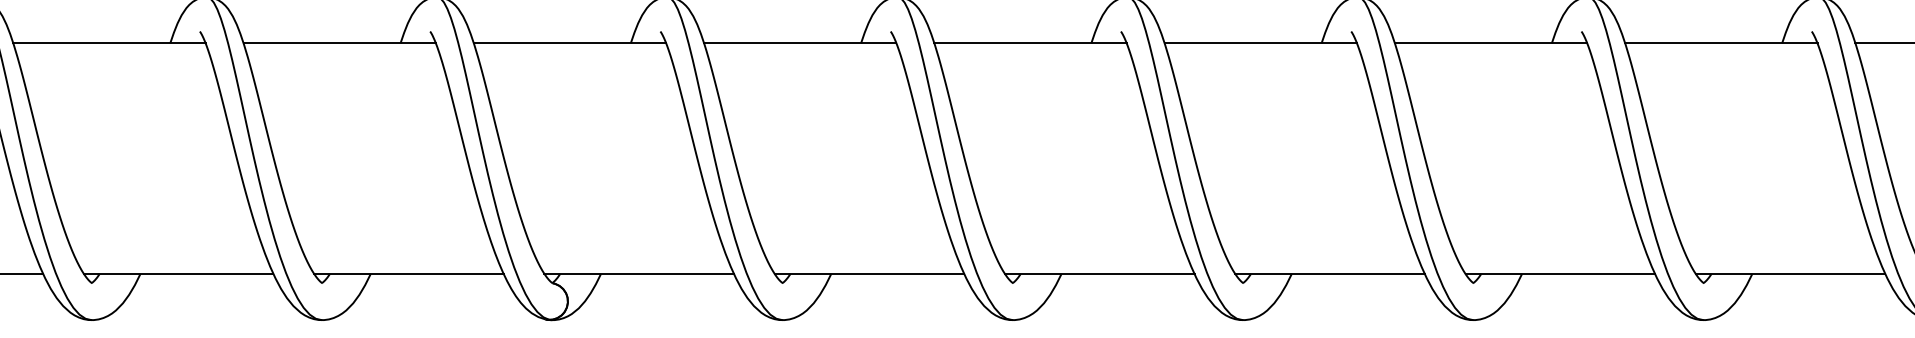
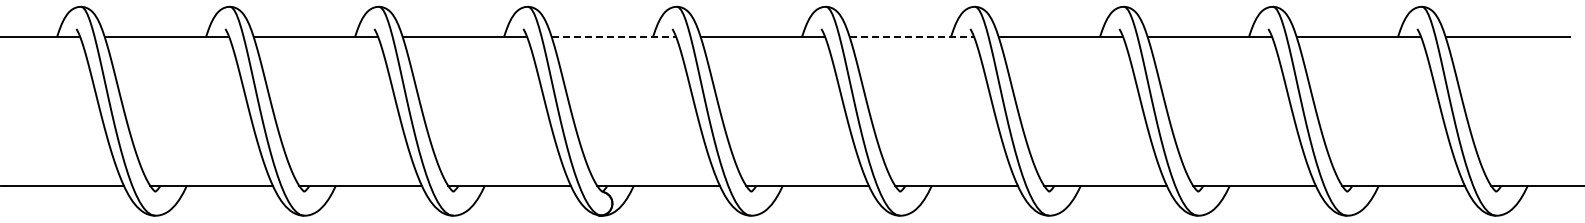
line: (571, 43) -> (614, 36), solid -> dashed
line: (1031, 43) -> (912, 36), solid -> dashed

